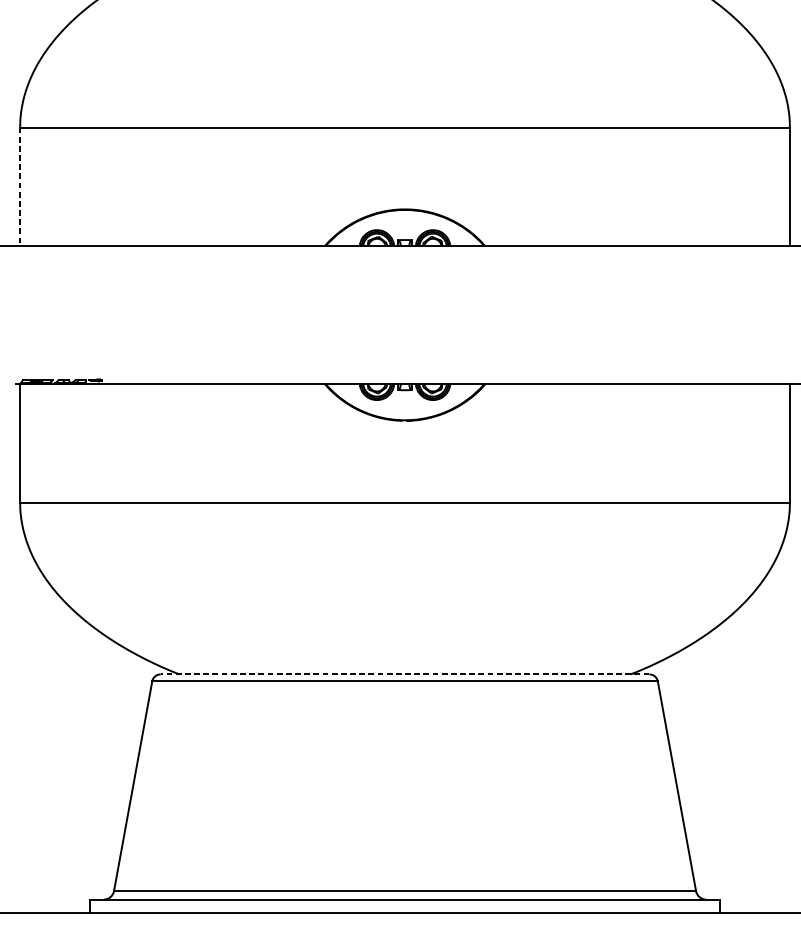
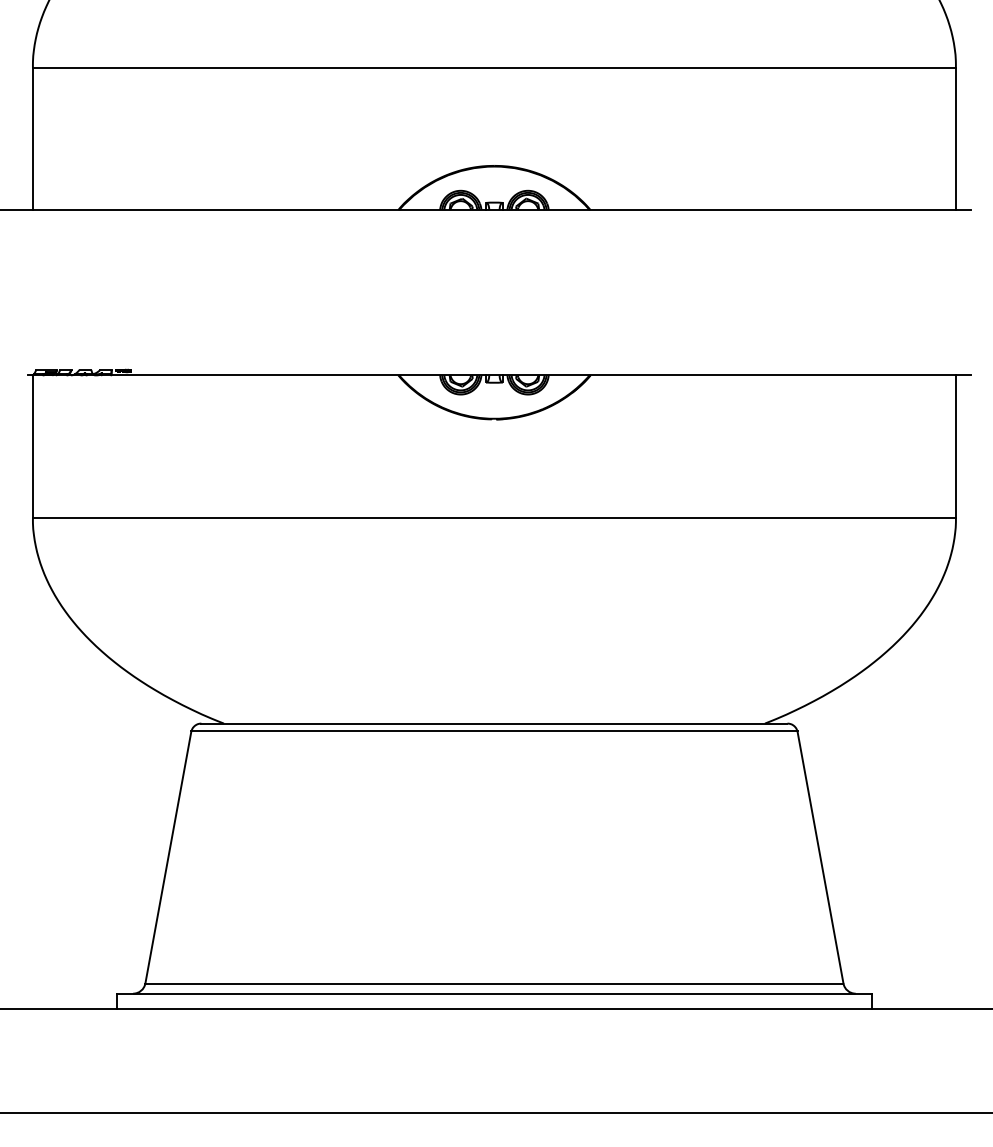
line: (19, 187) -> (32, 139), dashed -> solid
line: (404, 674) -> (493, 723), dashed -> solid

